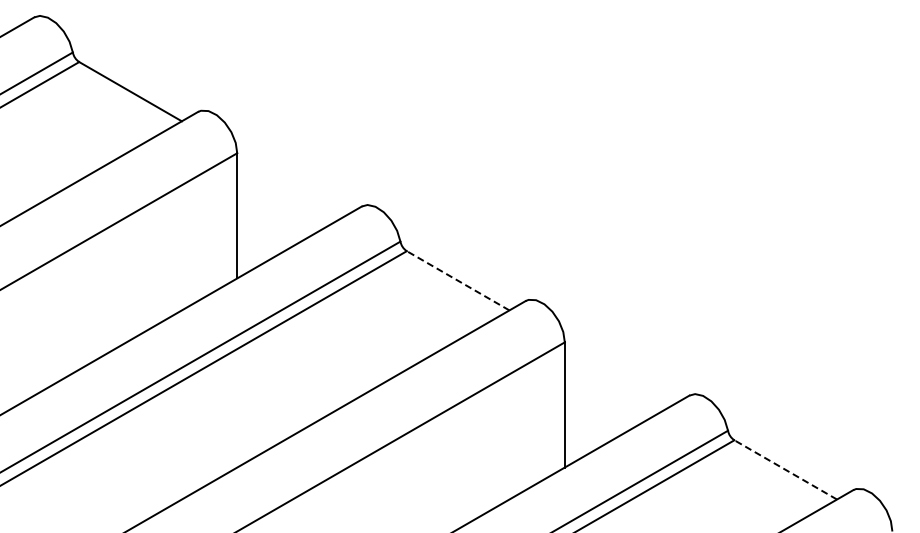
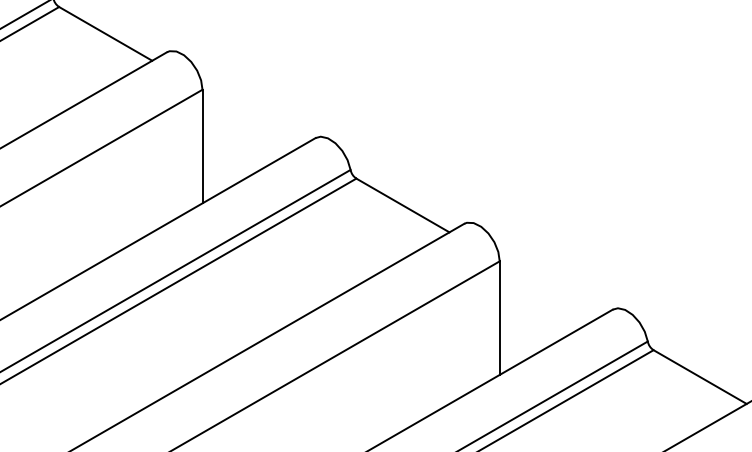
line: (457, 280) -> (402, 205), dashed -> solid
line: (785, 469) -> (699, 376), dashed -> solid

